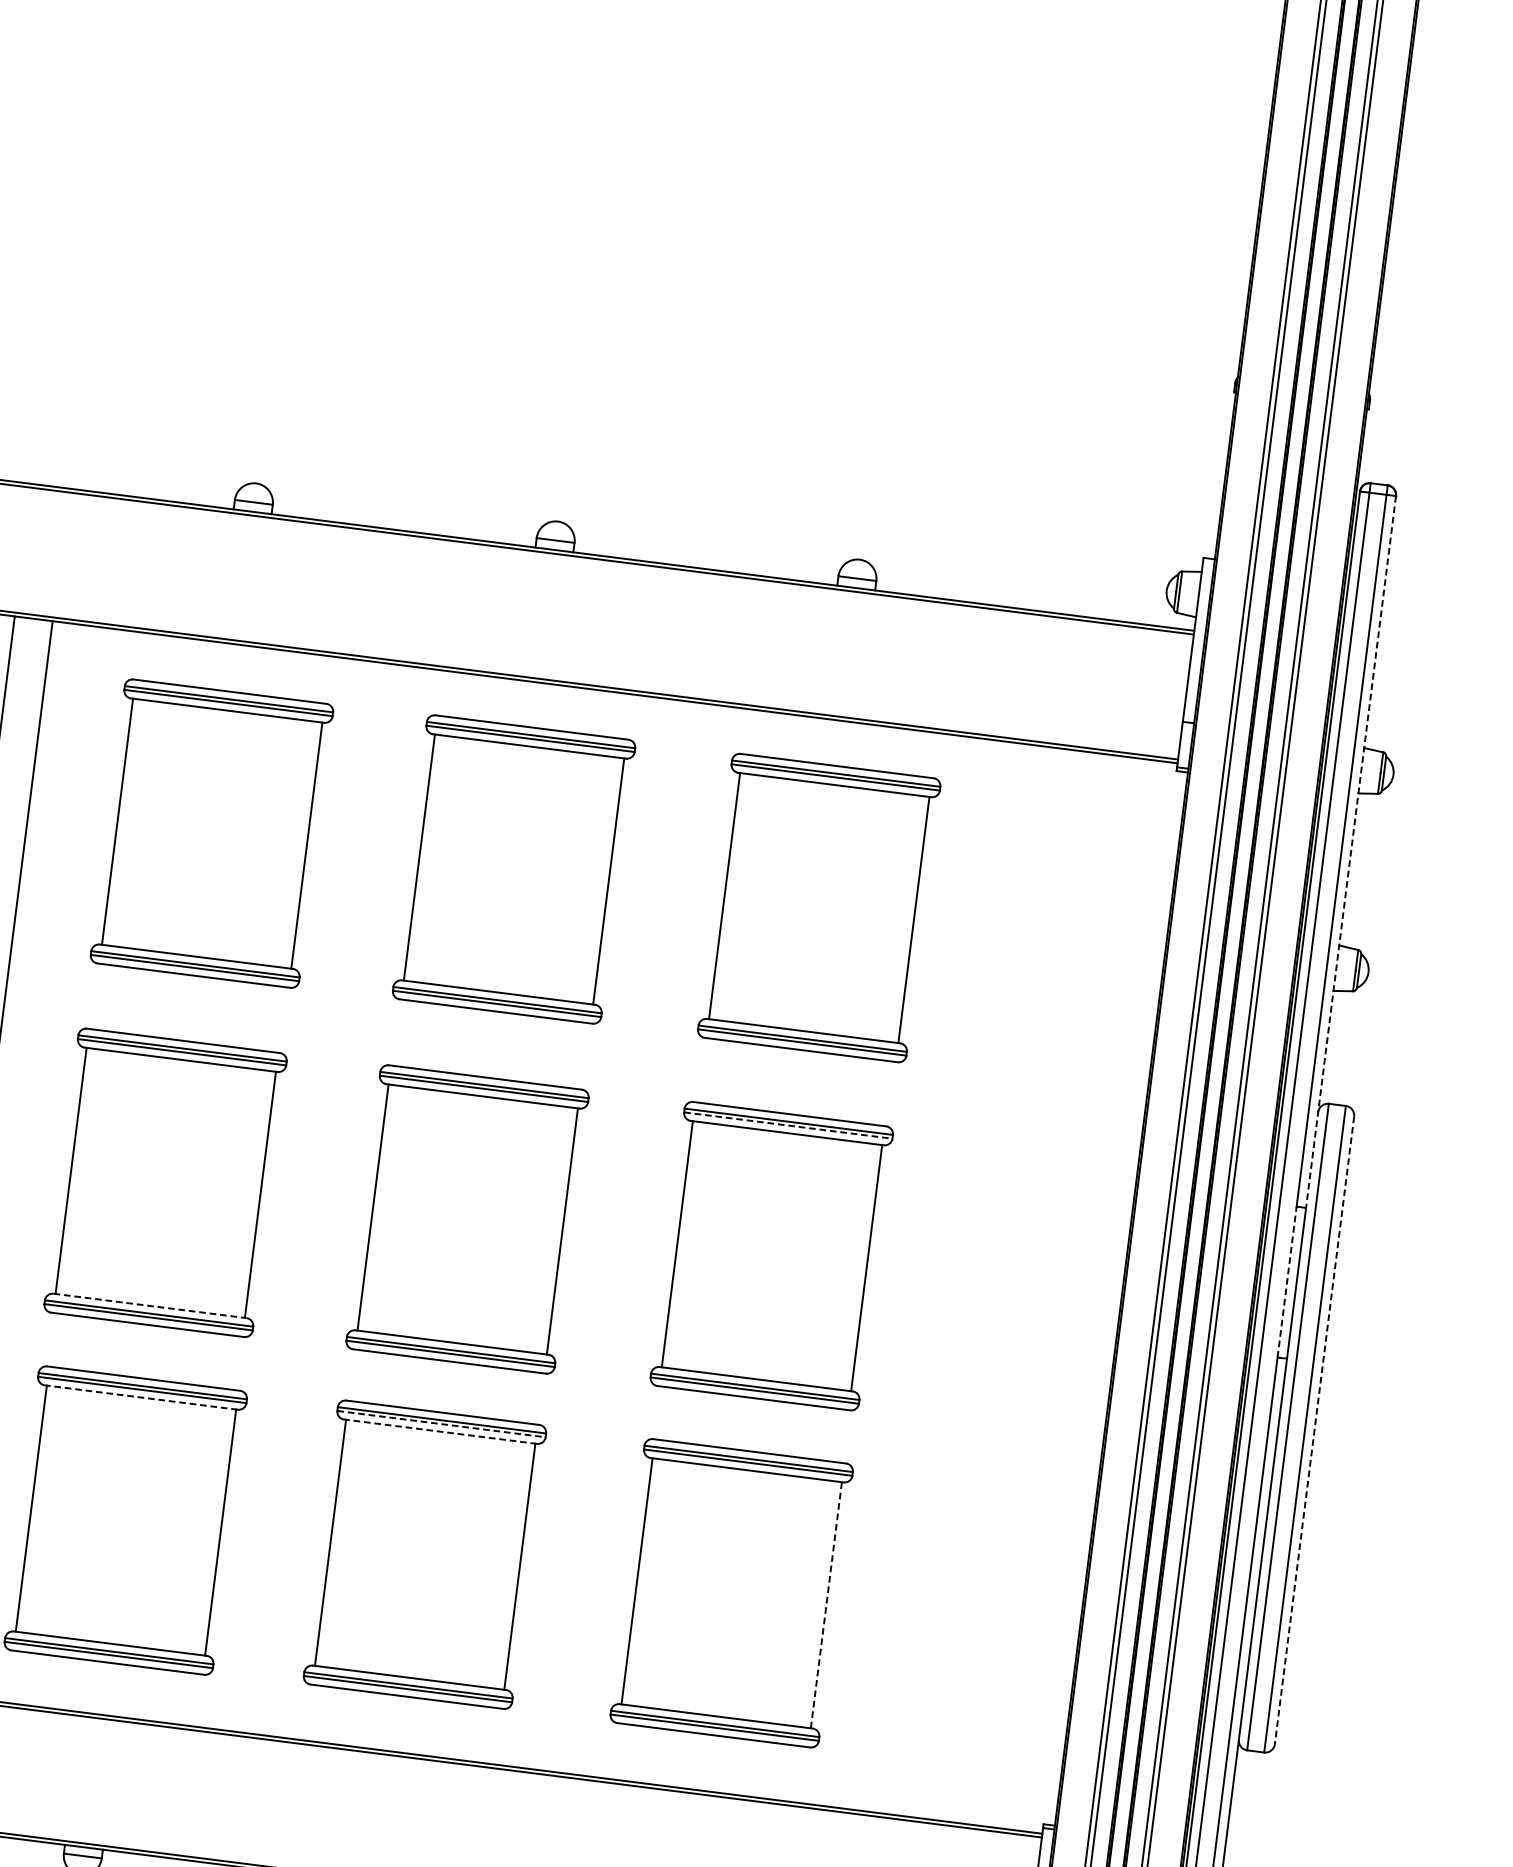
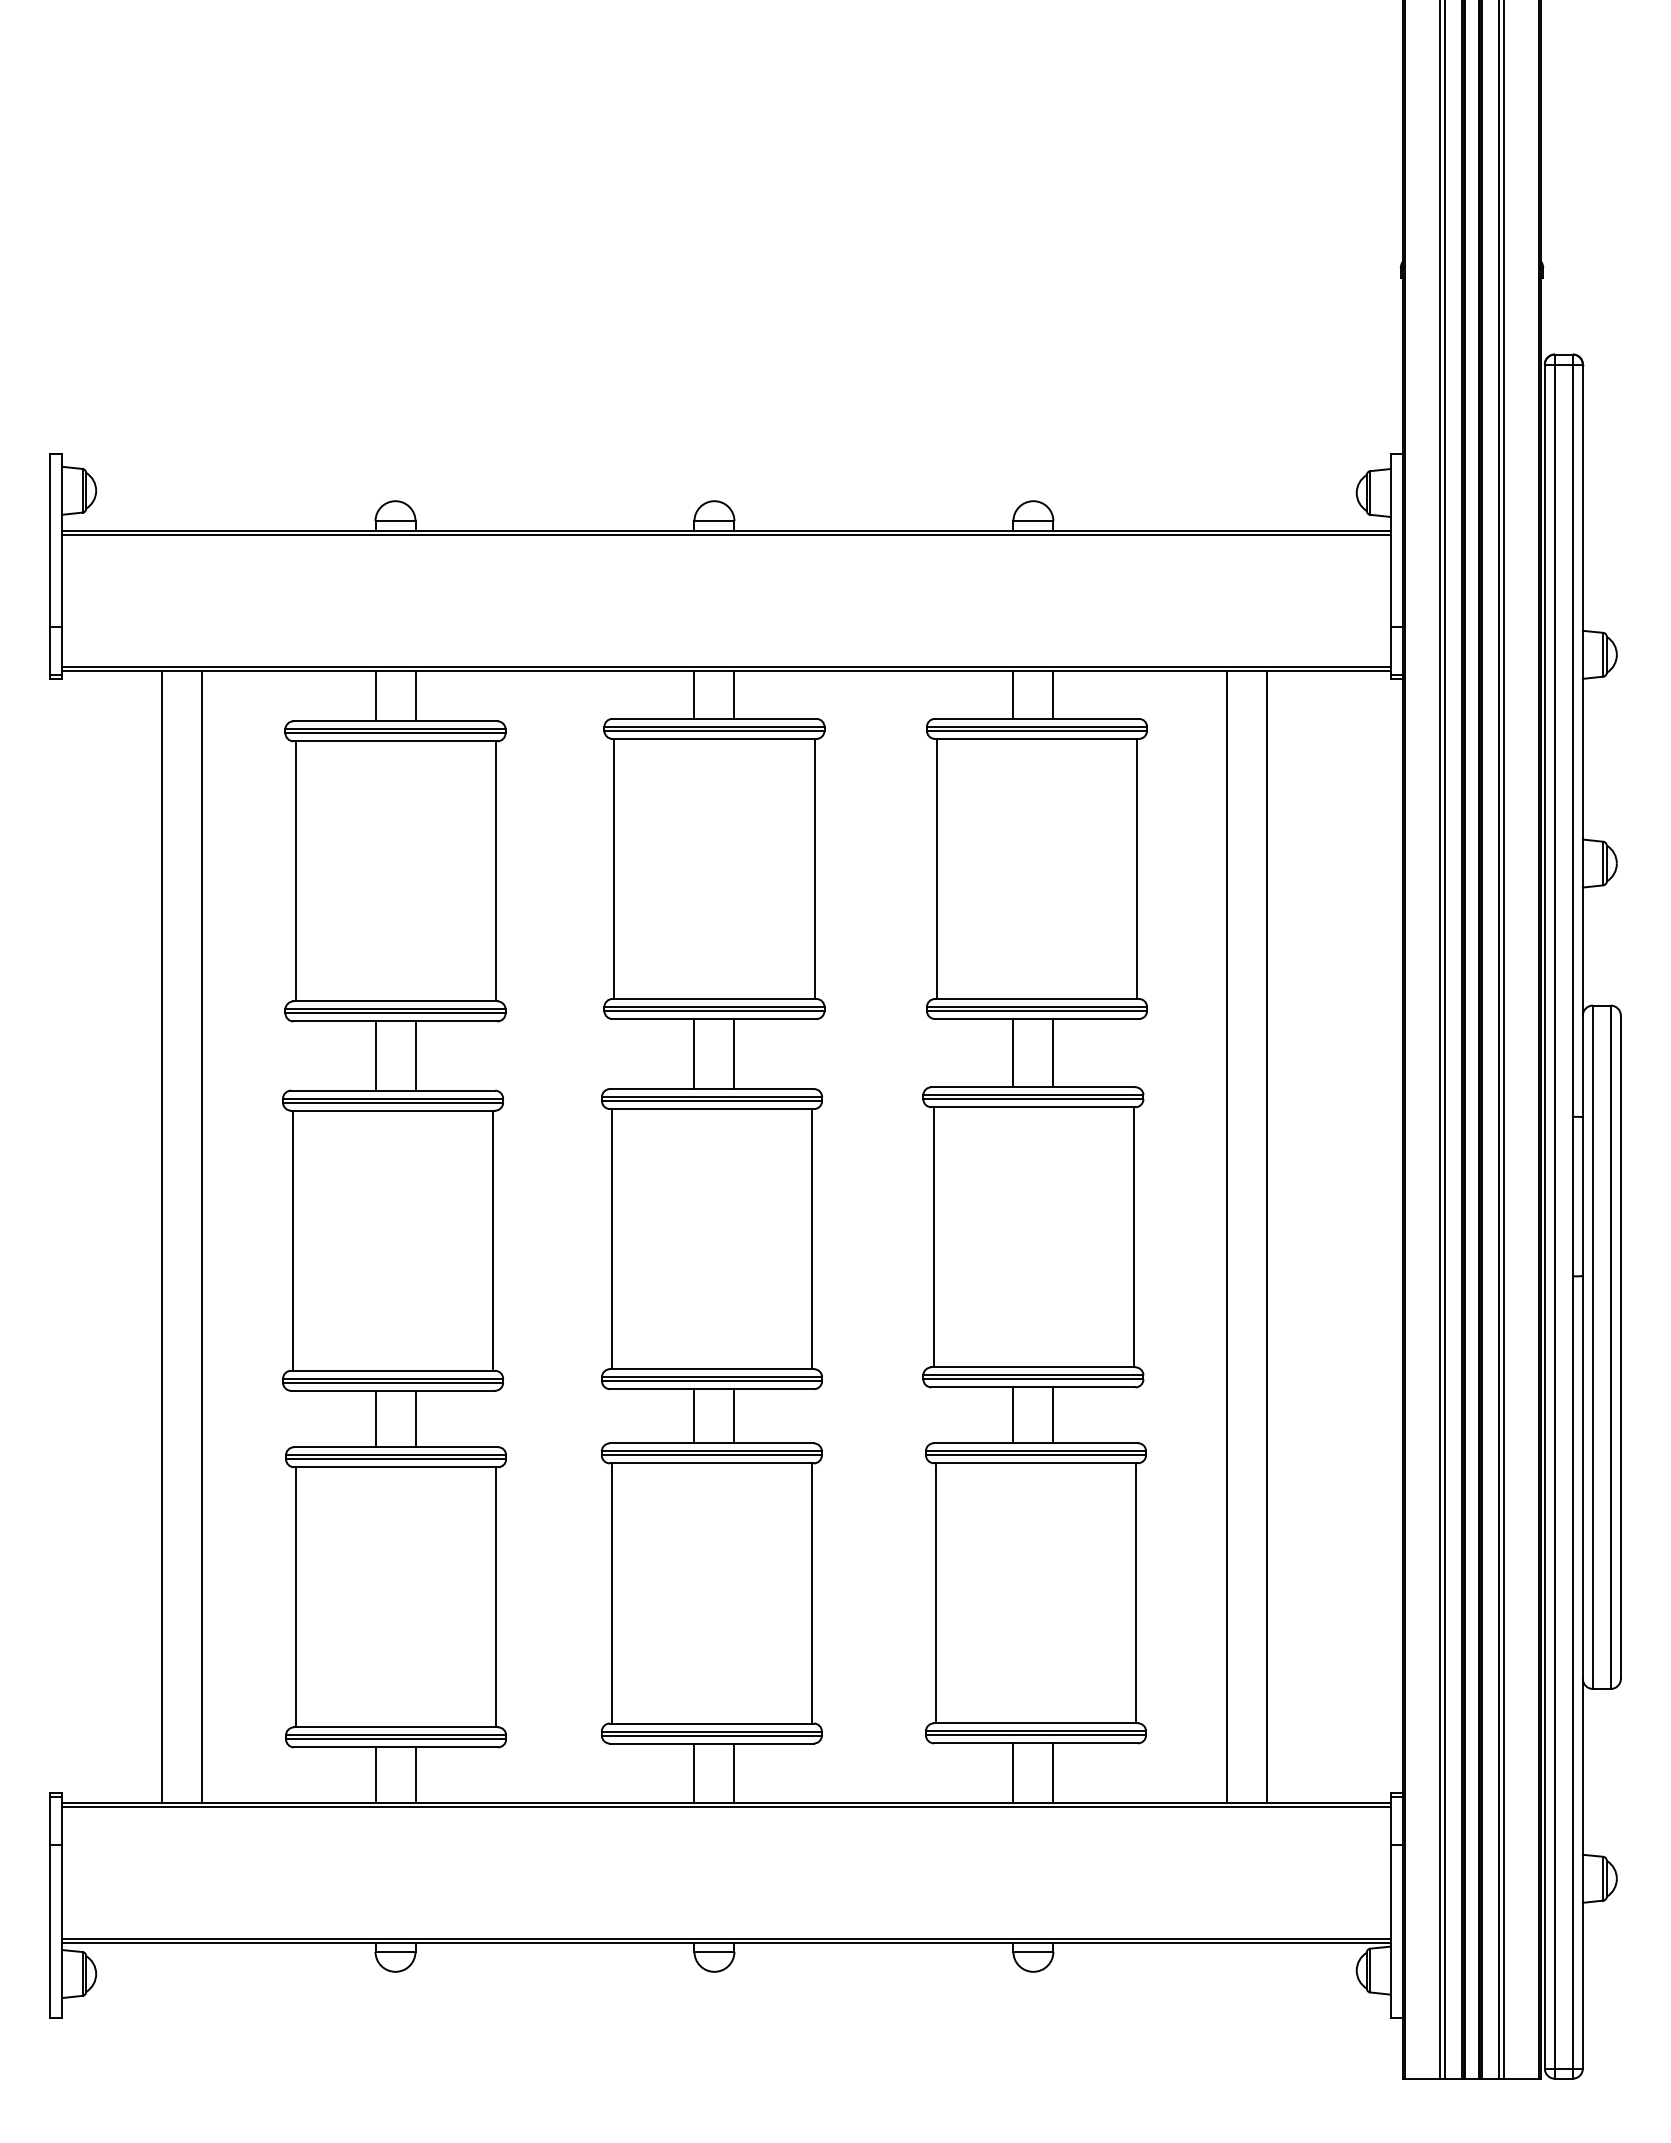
line: (213, 665) -> (375, 696), added
line: (251, 670) -> (415, 696), added
line: (516, 702) -> (694, 694), added
line: (553, 706) -> (734, 694), added
line: (817, 740) -> (1013, 694), added
line: (855, 744) -> (1053, 694), added
line: (1350, 852) -> (1582, 741), dashed -> solid
line: (171, 1005) -> (375, 1055), added
line: (208, 1010) -> (415, 1055), added
line: (473, 1042) -> (694, 1054), added
line: (510, 1047) -> (734, 1054), added
line: (774, 1079) -> (1013, 1053), added
line: (812, 1084) -> (1053, 1053), added
line: (788, 1125) -> (1033, 1099), dashed -> solid
line: (955, 1278) -> (1227, 1236), added
line: (1286, 1281) -> (1572, 1196), dashed -> solid
line: (993, 1283) -> (1267, 1236), added
line: (150, 1305) -> (393, 1370), dashed -> solid
line: (127, 1348) -> (375, 1418), added
line: (165, 1353) -> (415, 1418), added
line: (429, 1385) -> (694, 1416), added
line: (467, 1389) -> (734, 1416), added
line: (140, 1397) -> (395, 1467), dashed -> solid
line: (731, 1422) -> (1013, 1415), added
line: (442, 1424) -> (712, 1455), dashed -> solid
line: (769, 1427) -> (1053, 1415), added
line: (1314, 1430) -> (1620, 1347), dashed -> solid
line: (440, 1431) -> (711, 1463), dashed -> solid
line: (826, 1604) -> (1136, 1592), dashed -> solid
line: (85, 1685) -> (375, 1774), added
line: (122, 1690) -> (415, 1774), added
line: (387, 1722) -> (694, 1772), added
line: (425, 1726) -> (734, 1772), added
line: (689, 1760) -> (1013, 1772), added
line: (726, 1764) -> (1053, 1772), added

